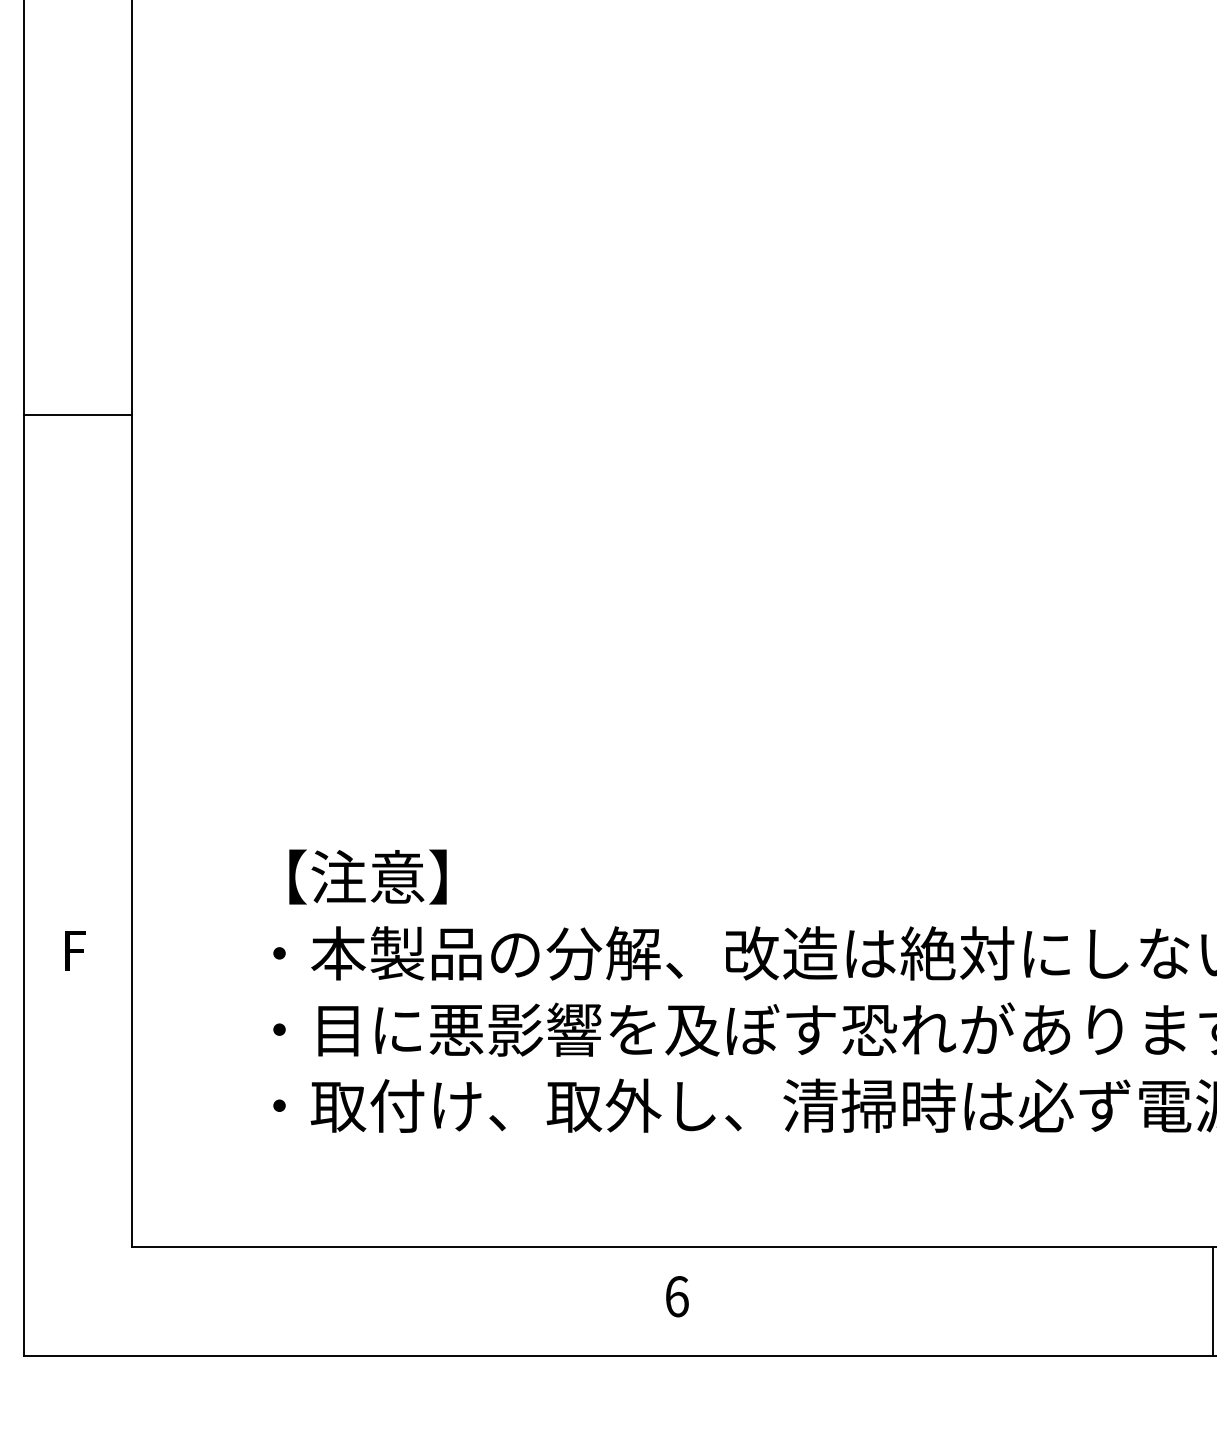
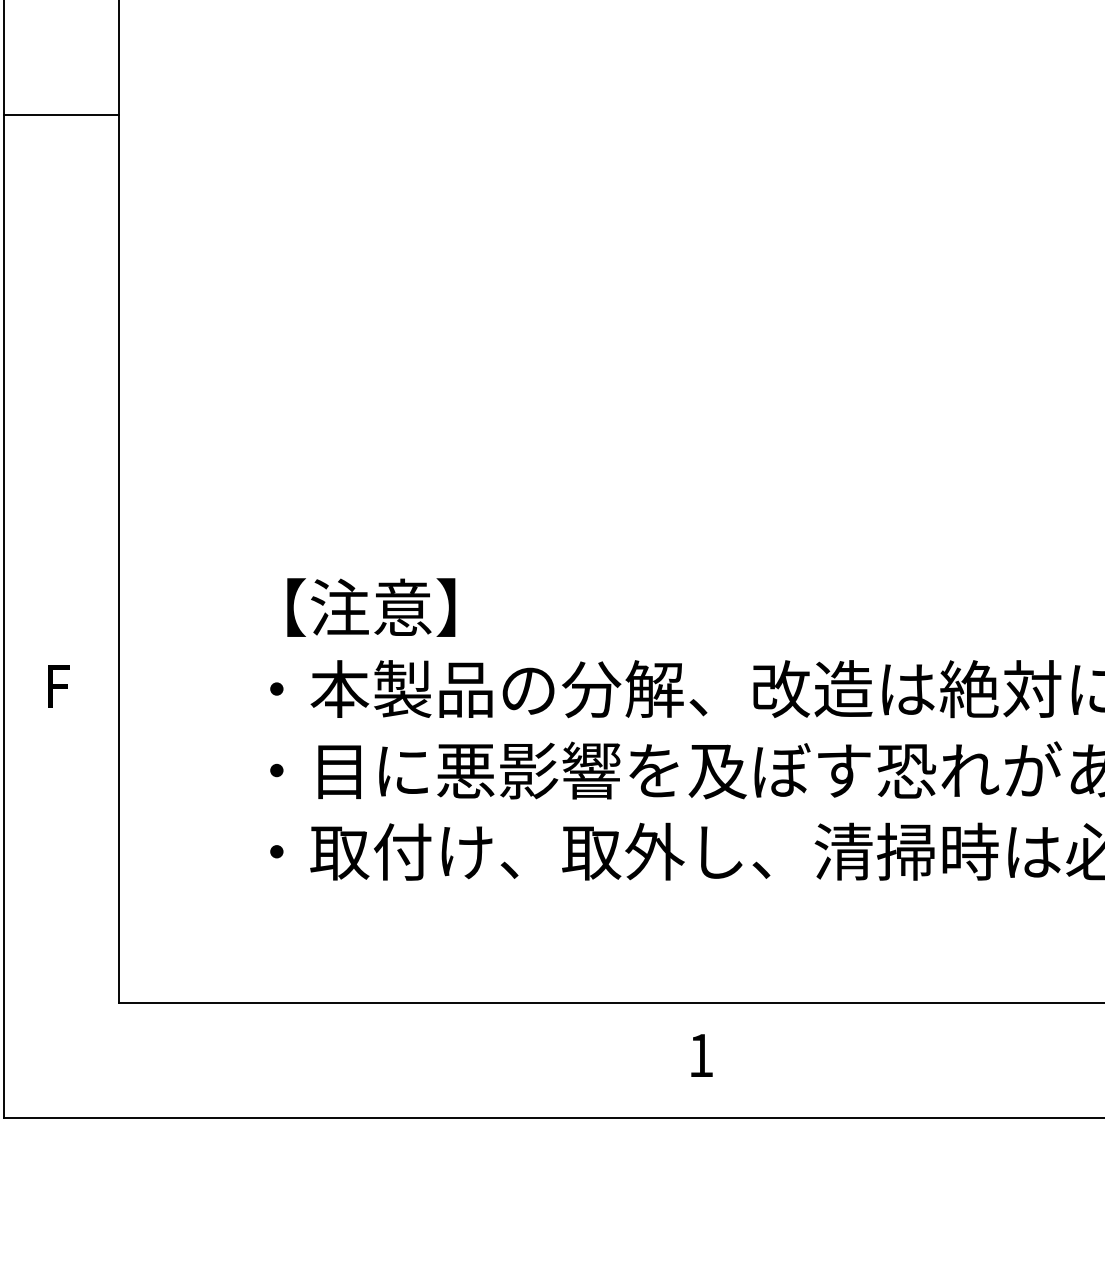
text: (677, 1296) -> (701, 1055), 6 -> 1

